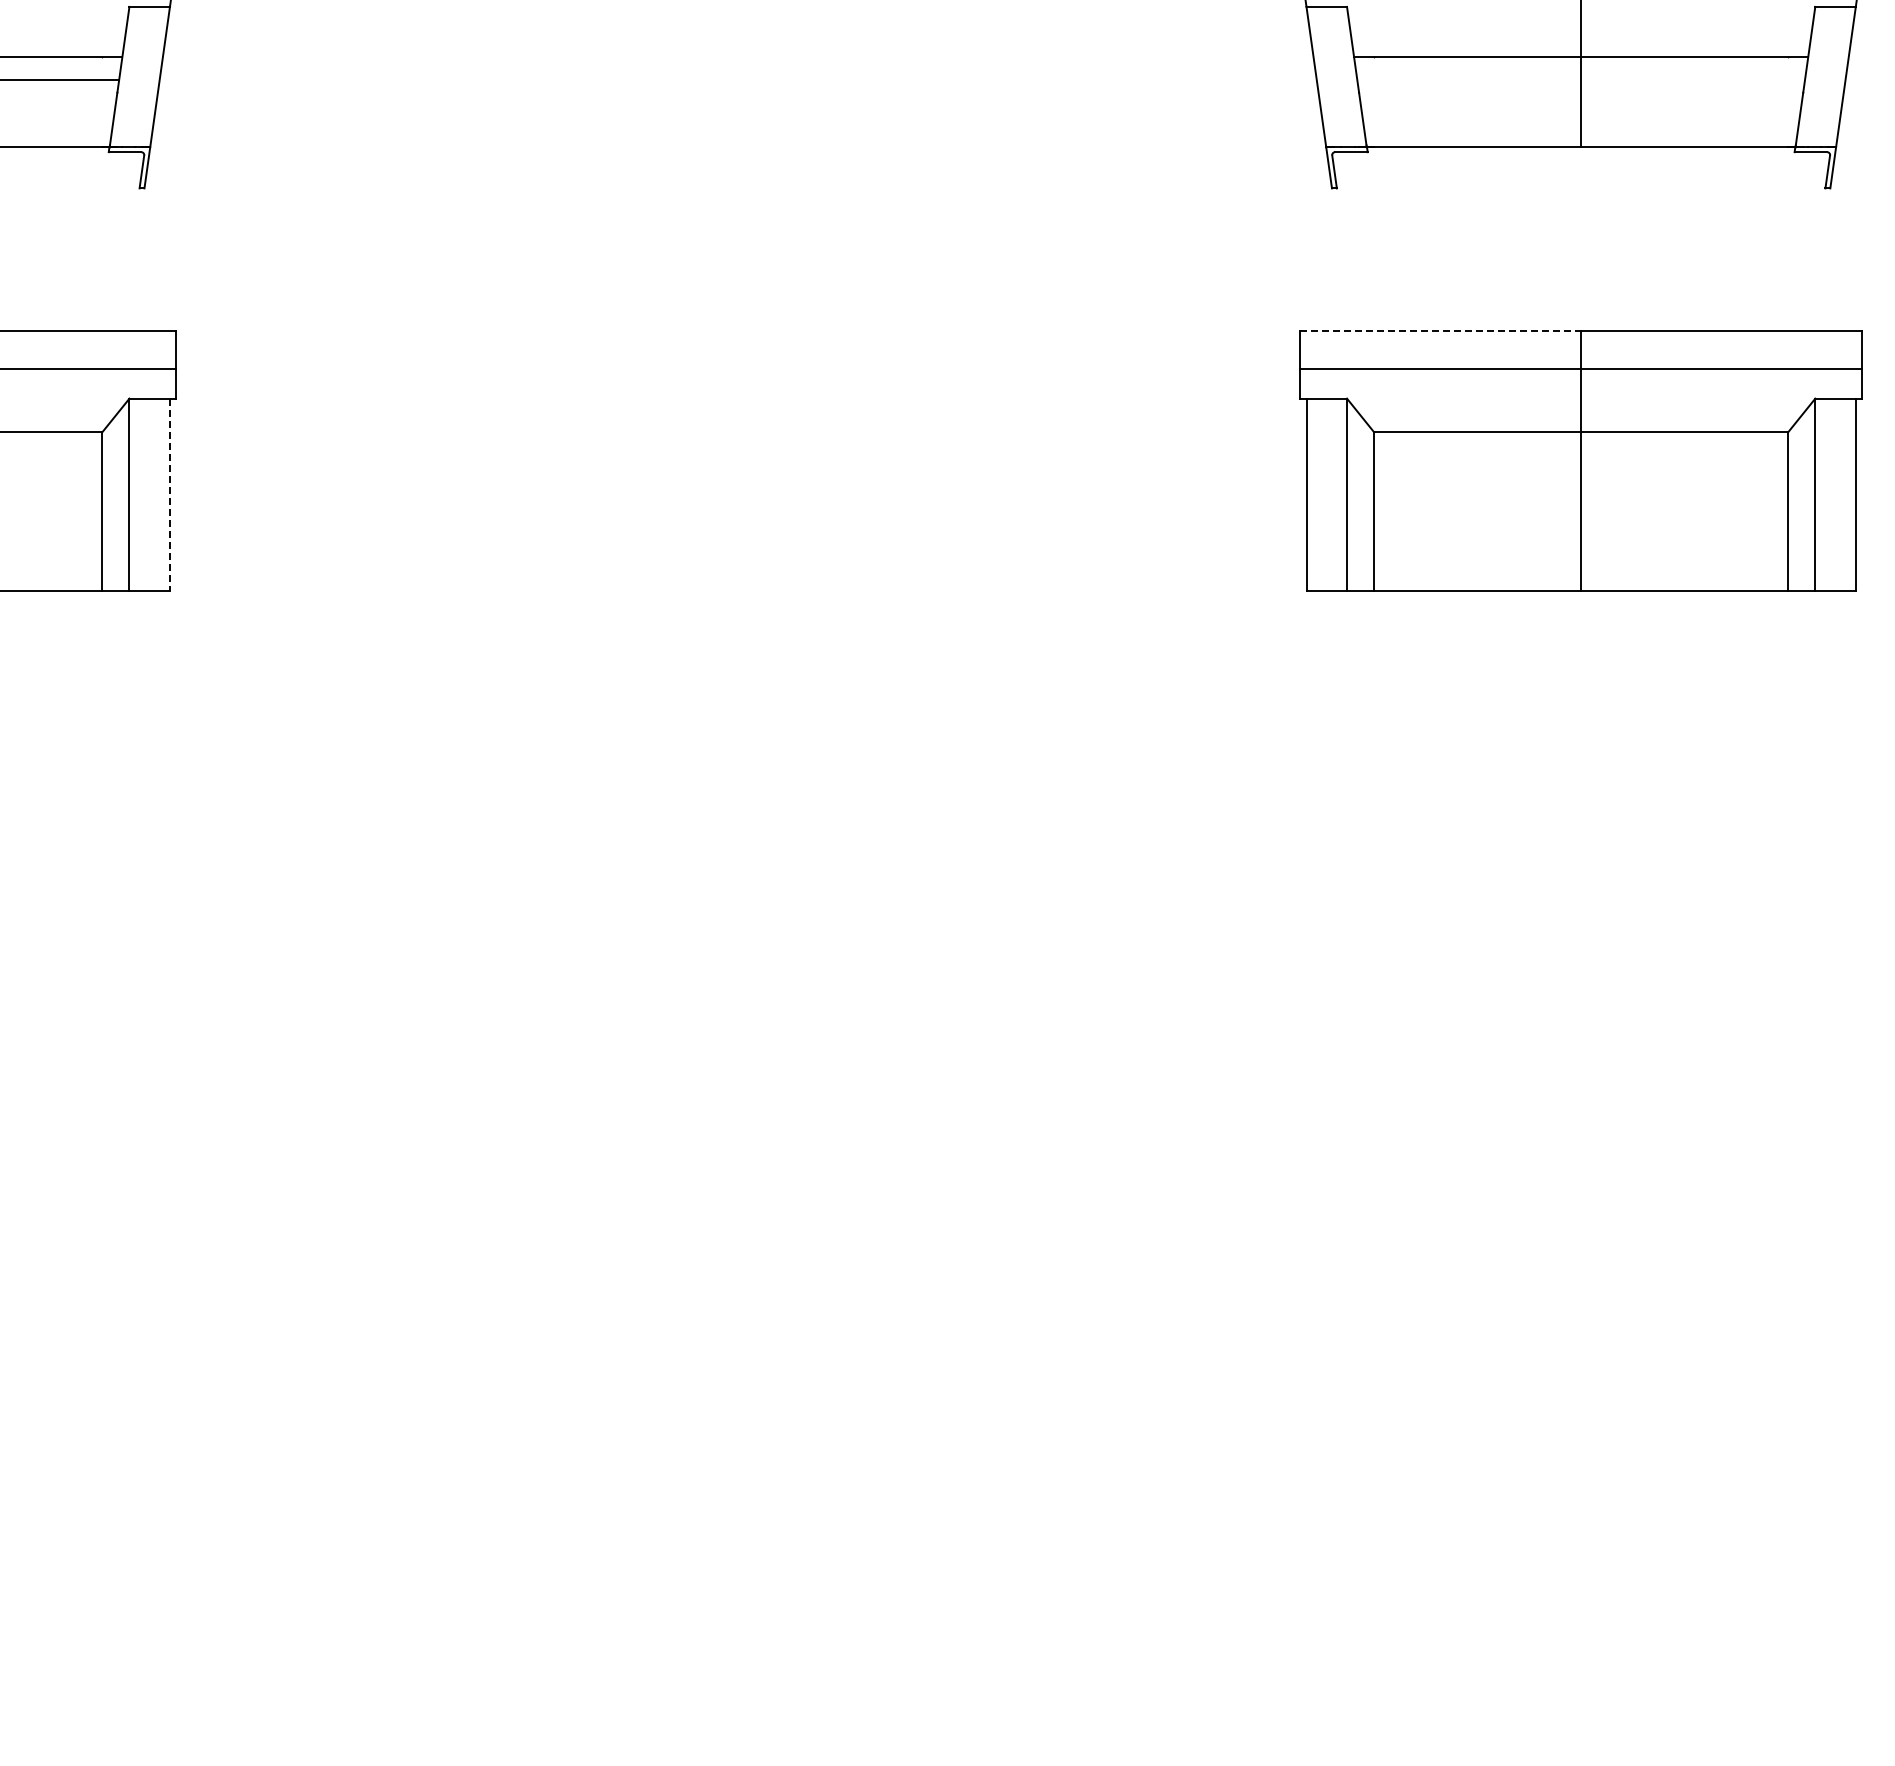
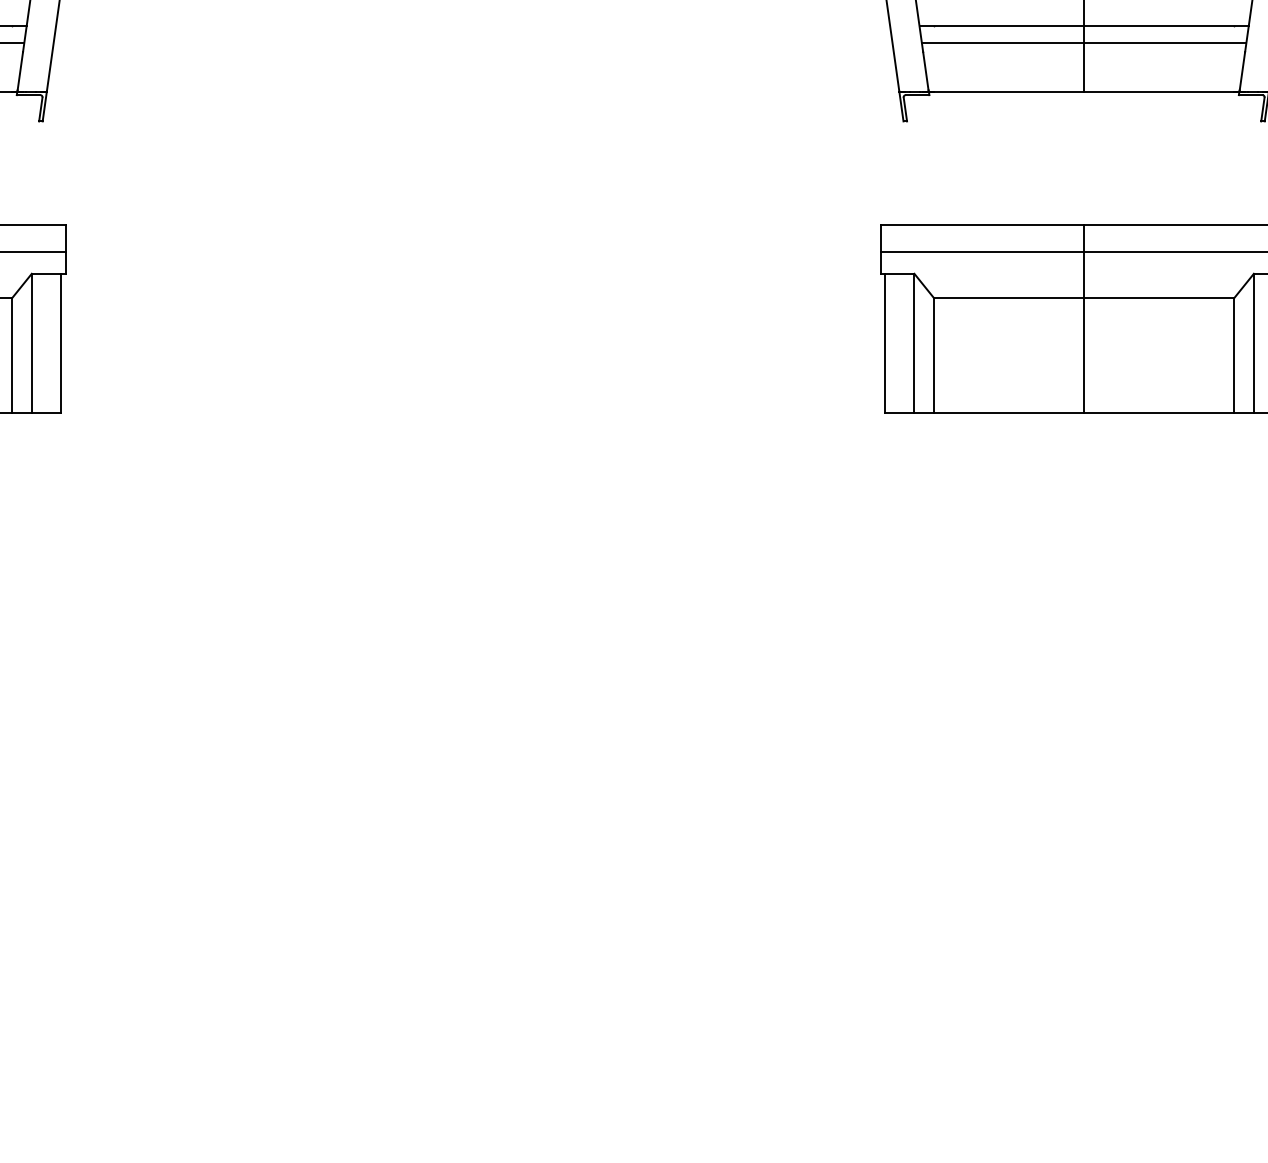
line: (1580, 80) -> (1083, 43), added
line: (1441, 331) -> (982, 225), dashed -> solid
line: (169, 495) -> (60, 344), dashed -> solid

